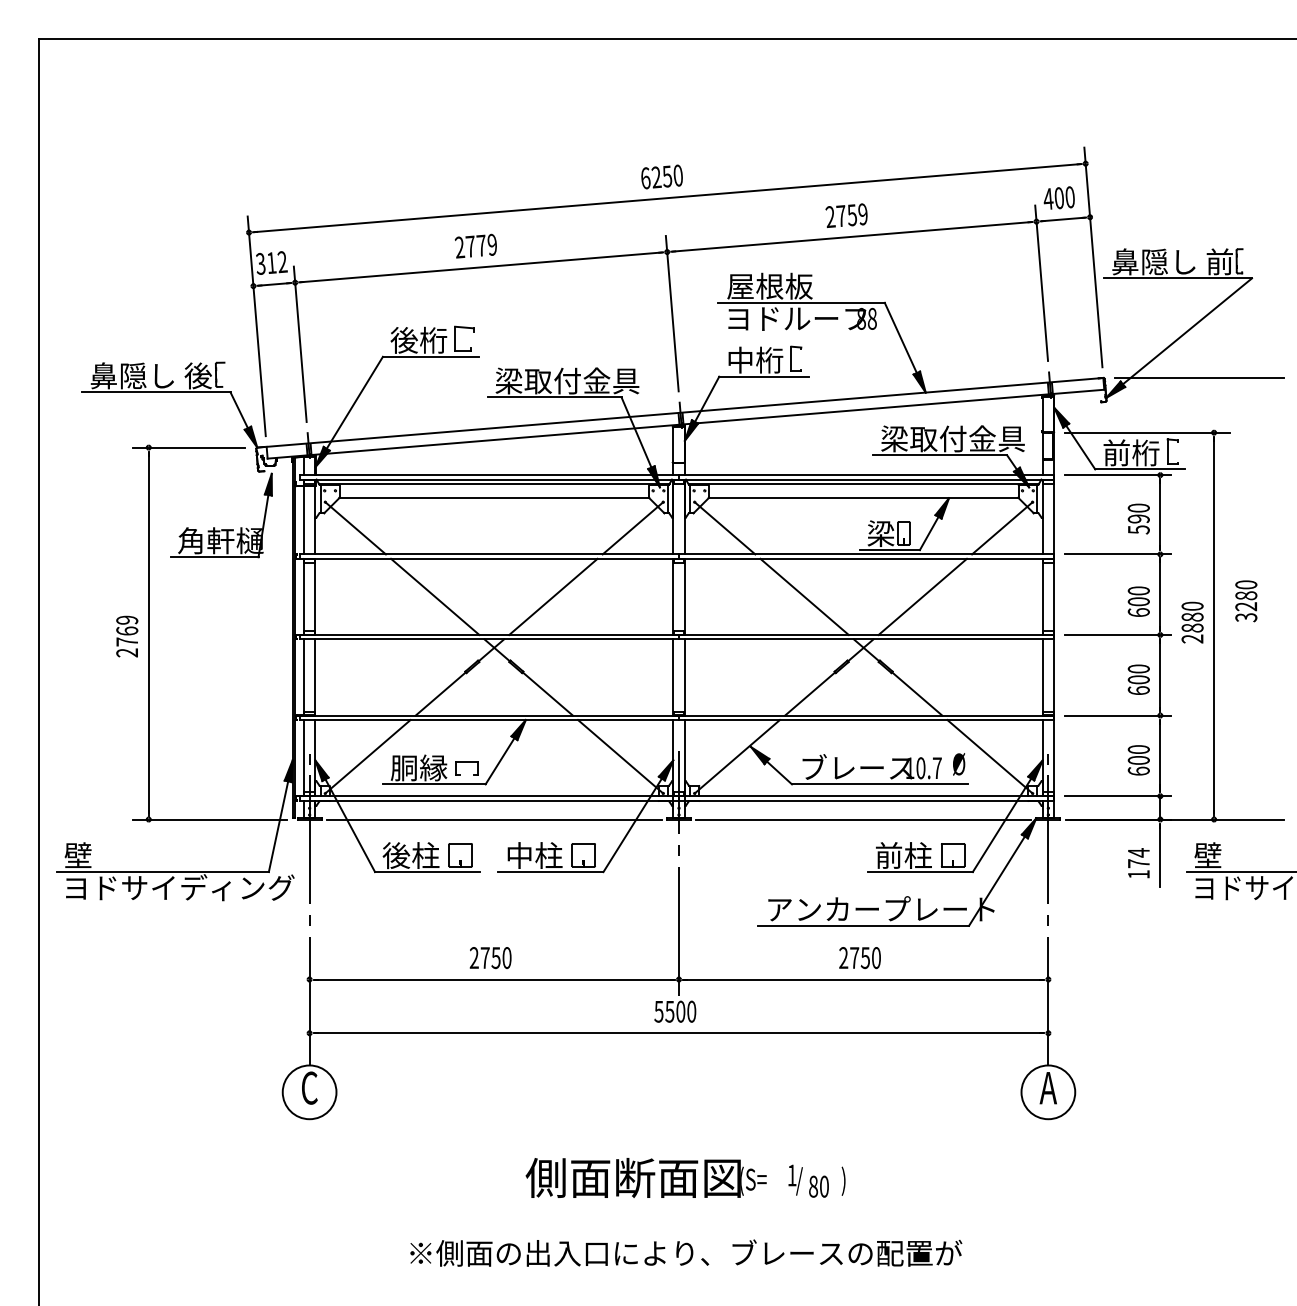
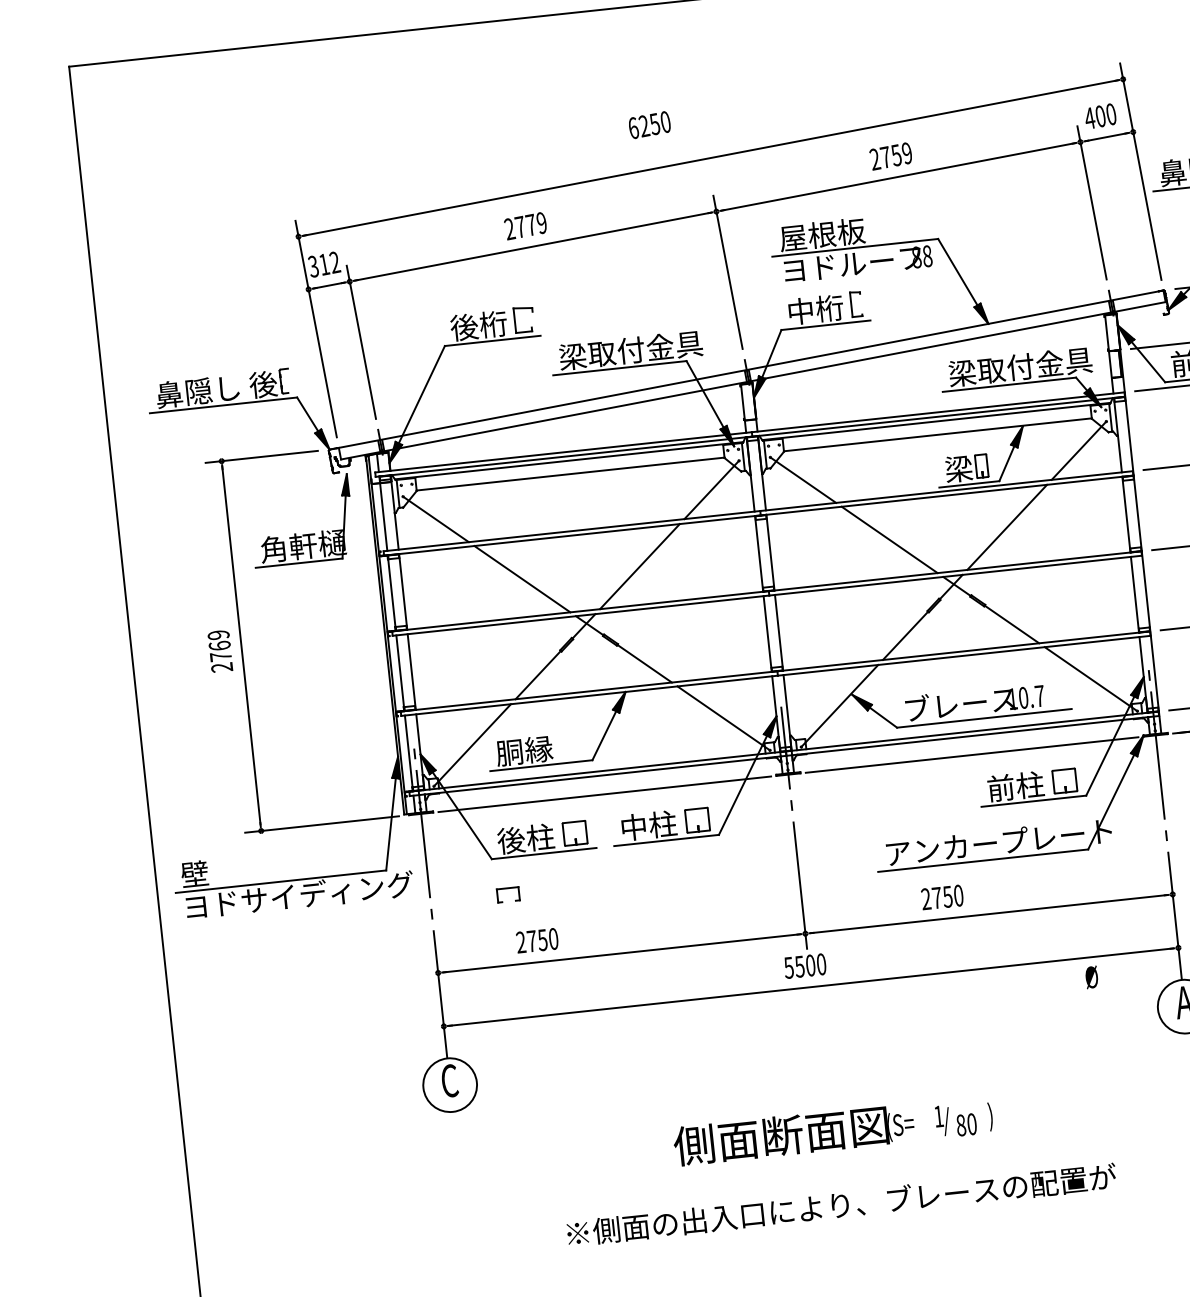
text: (661, 176) -> (649, 124), moved
text: (959, 764) -> (1092, 977), moved
part: (466, 768) -> (508, 895), moved
text: (490, 958) -> (537, 941), moved
text: (859, 958) -> (941, 897), moved

